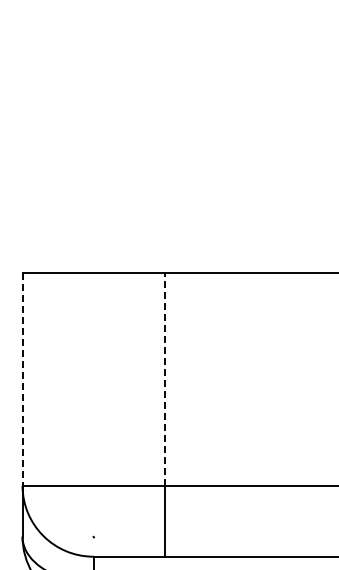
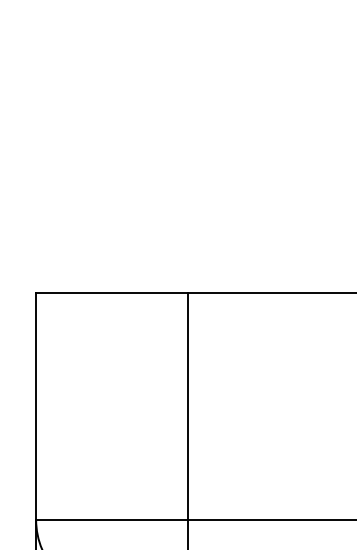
line: (164, 378) -> (187, 405), dashed -> solid
line: (22, 379) -> (36, 406), dashed -> solid

